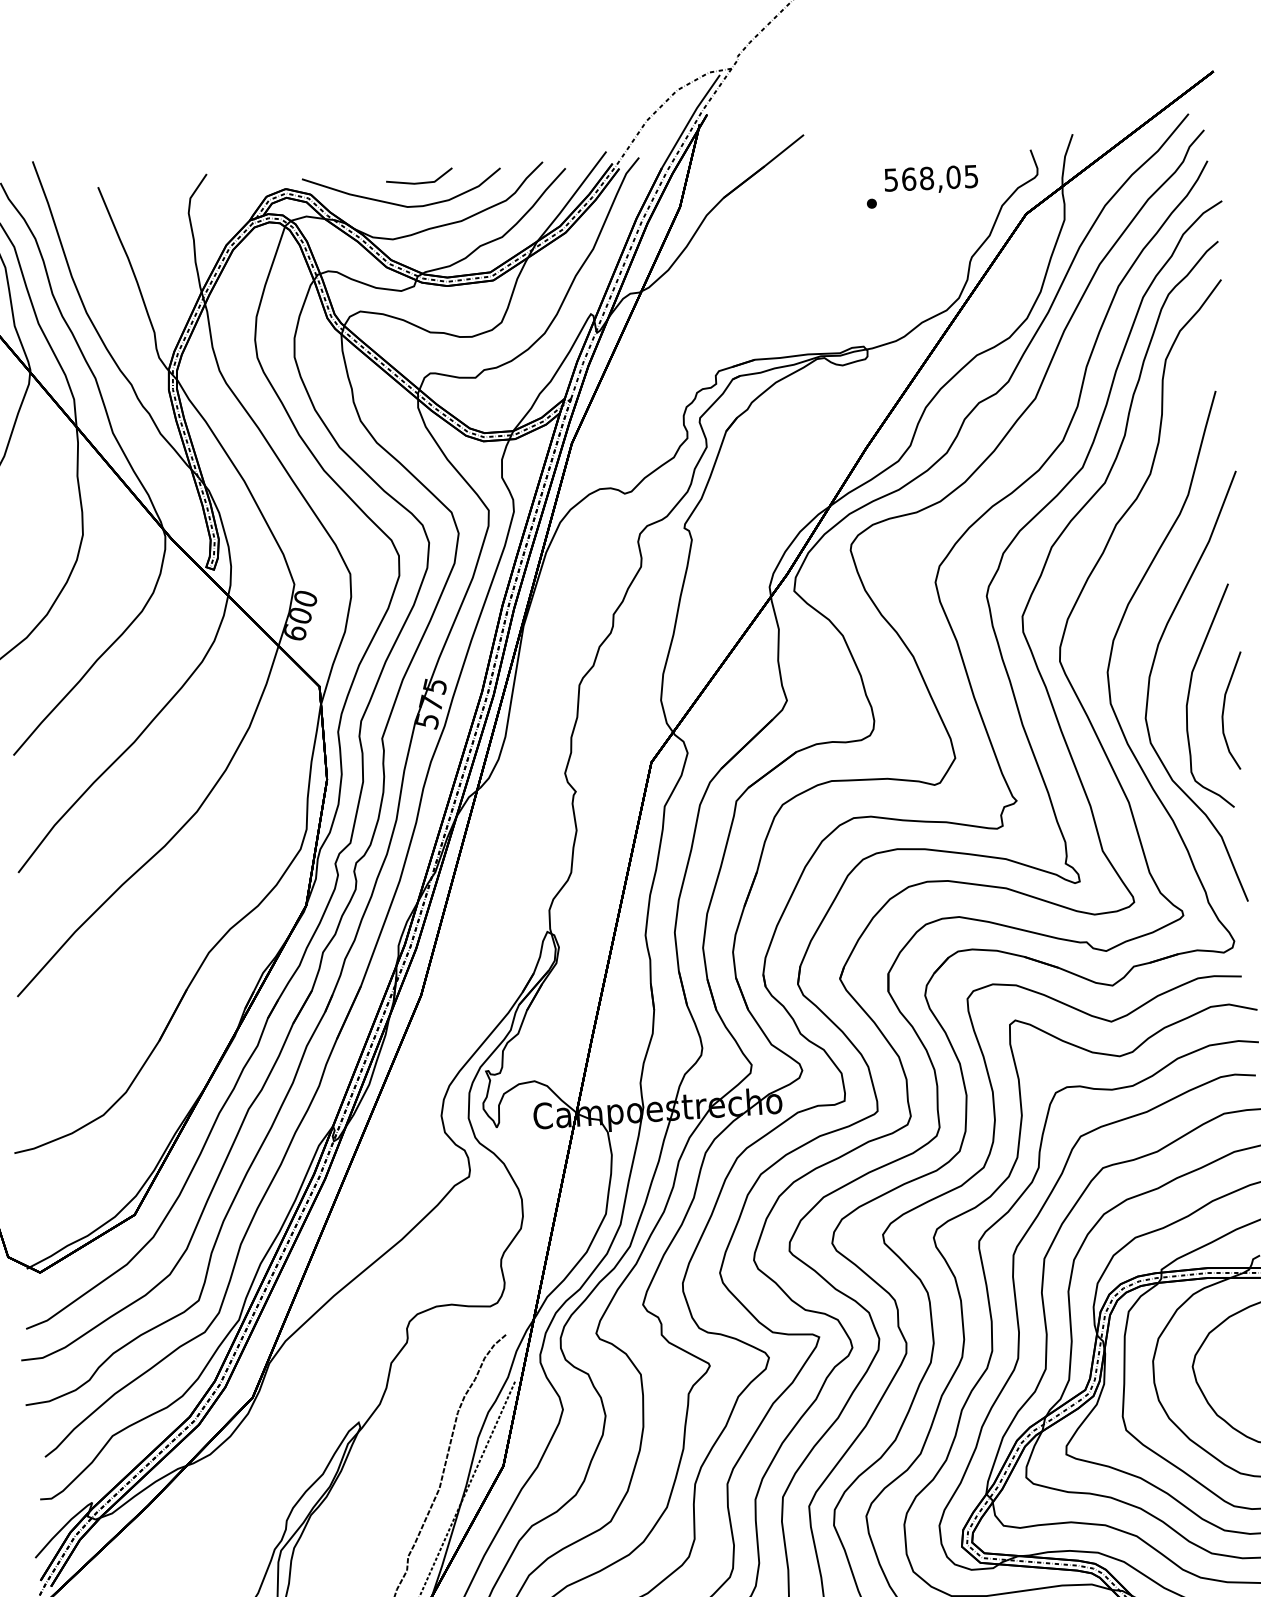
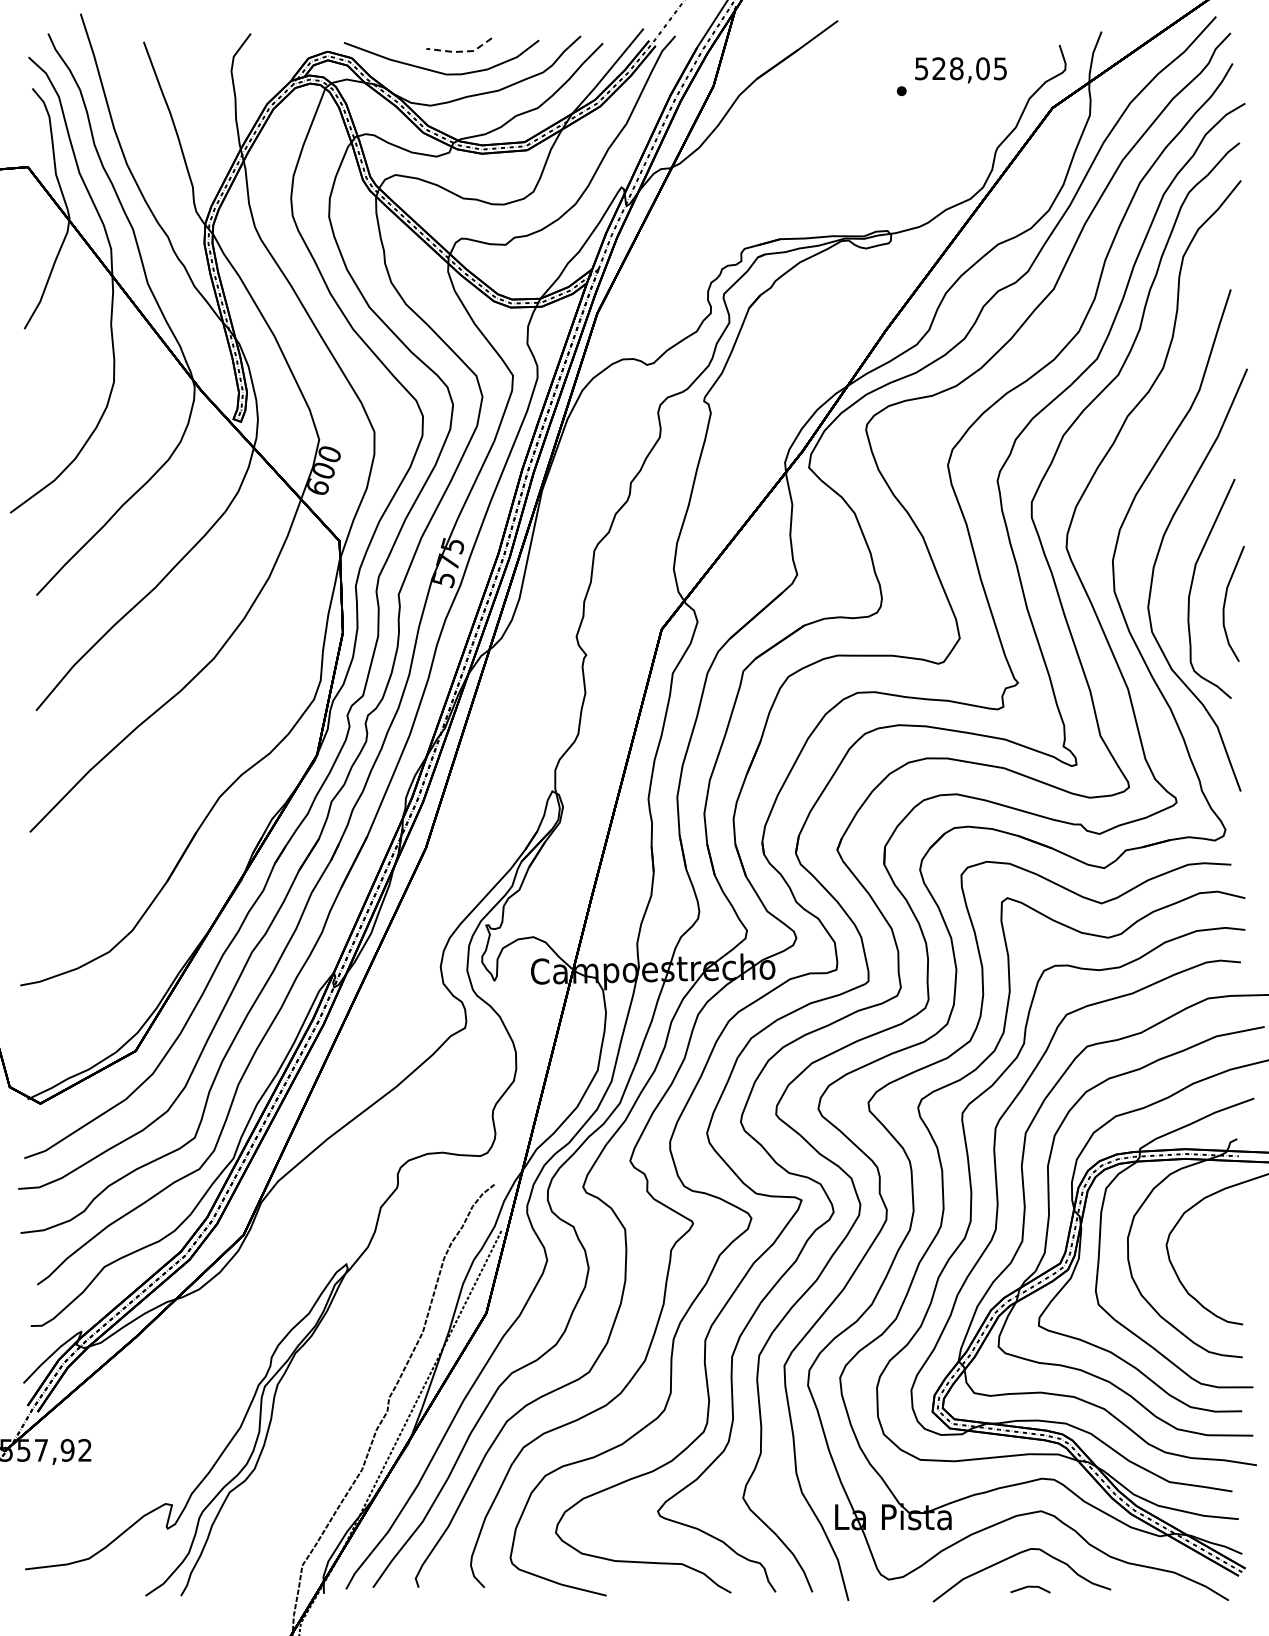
text: (909, 178) -> (939, 68), 568,05 -> 528,05
line: (420, 182) -> (460, 51), solid -> dashed

